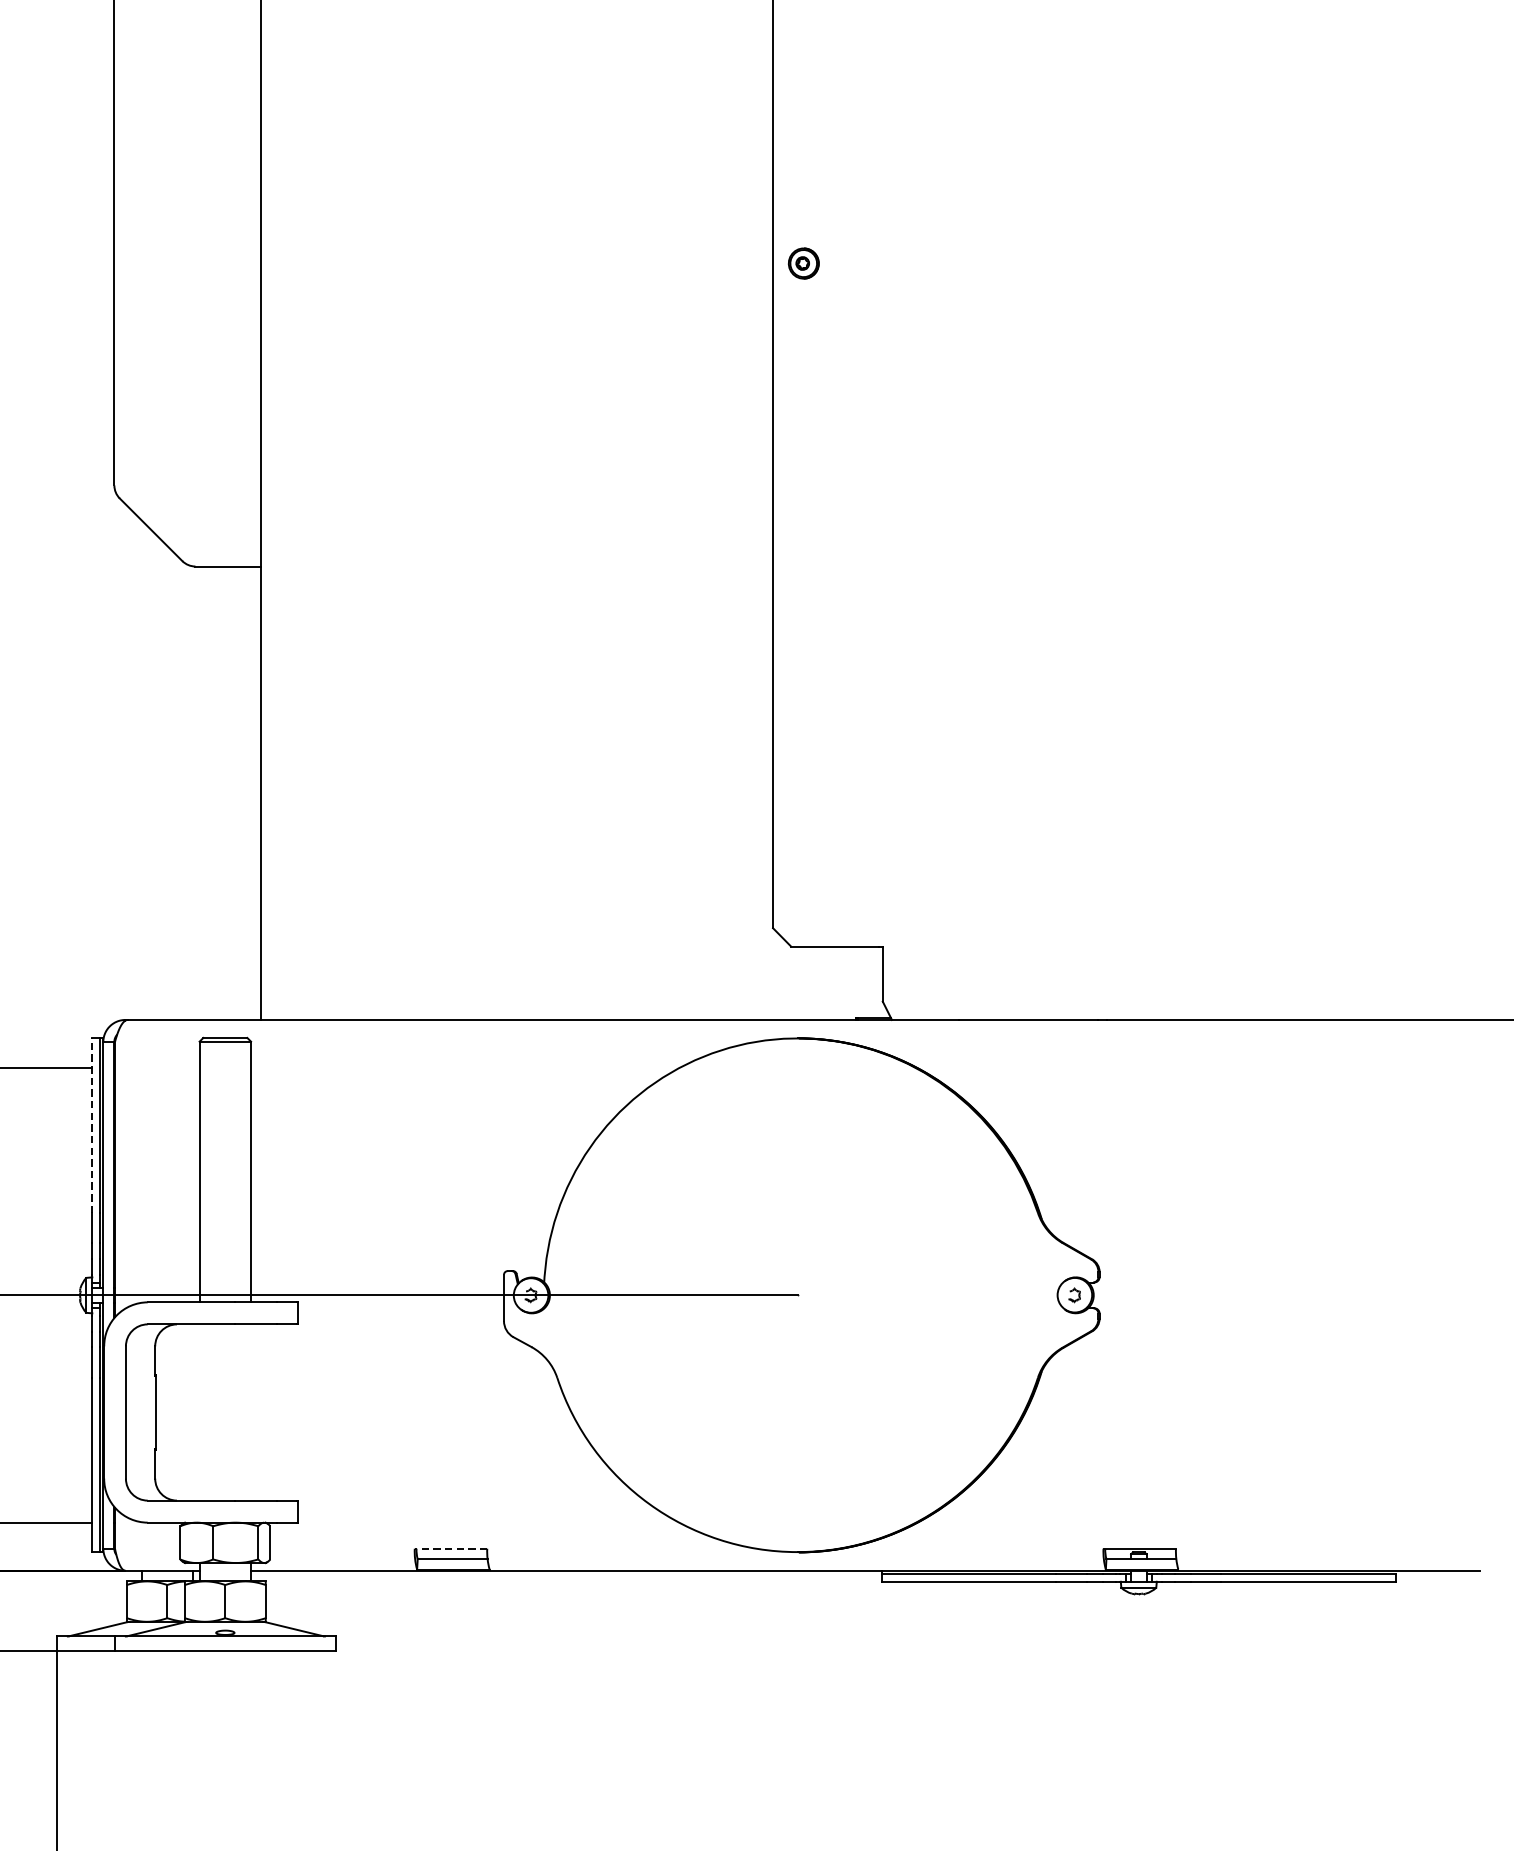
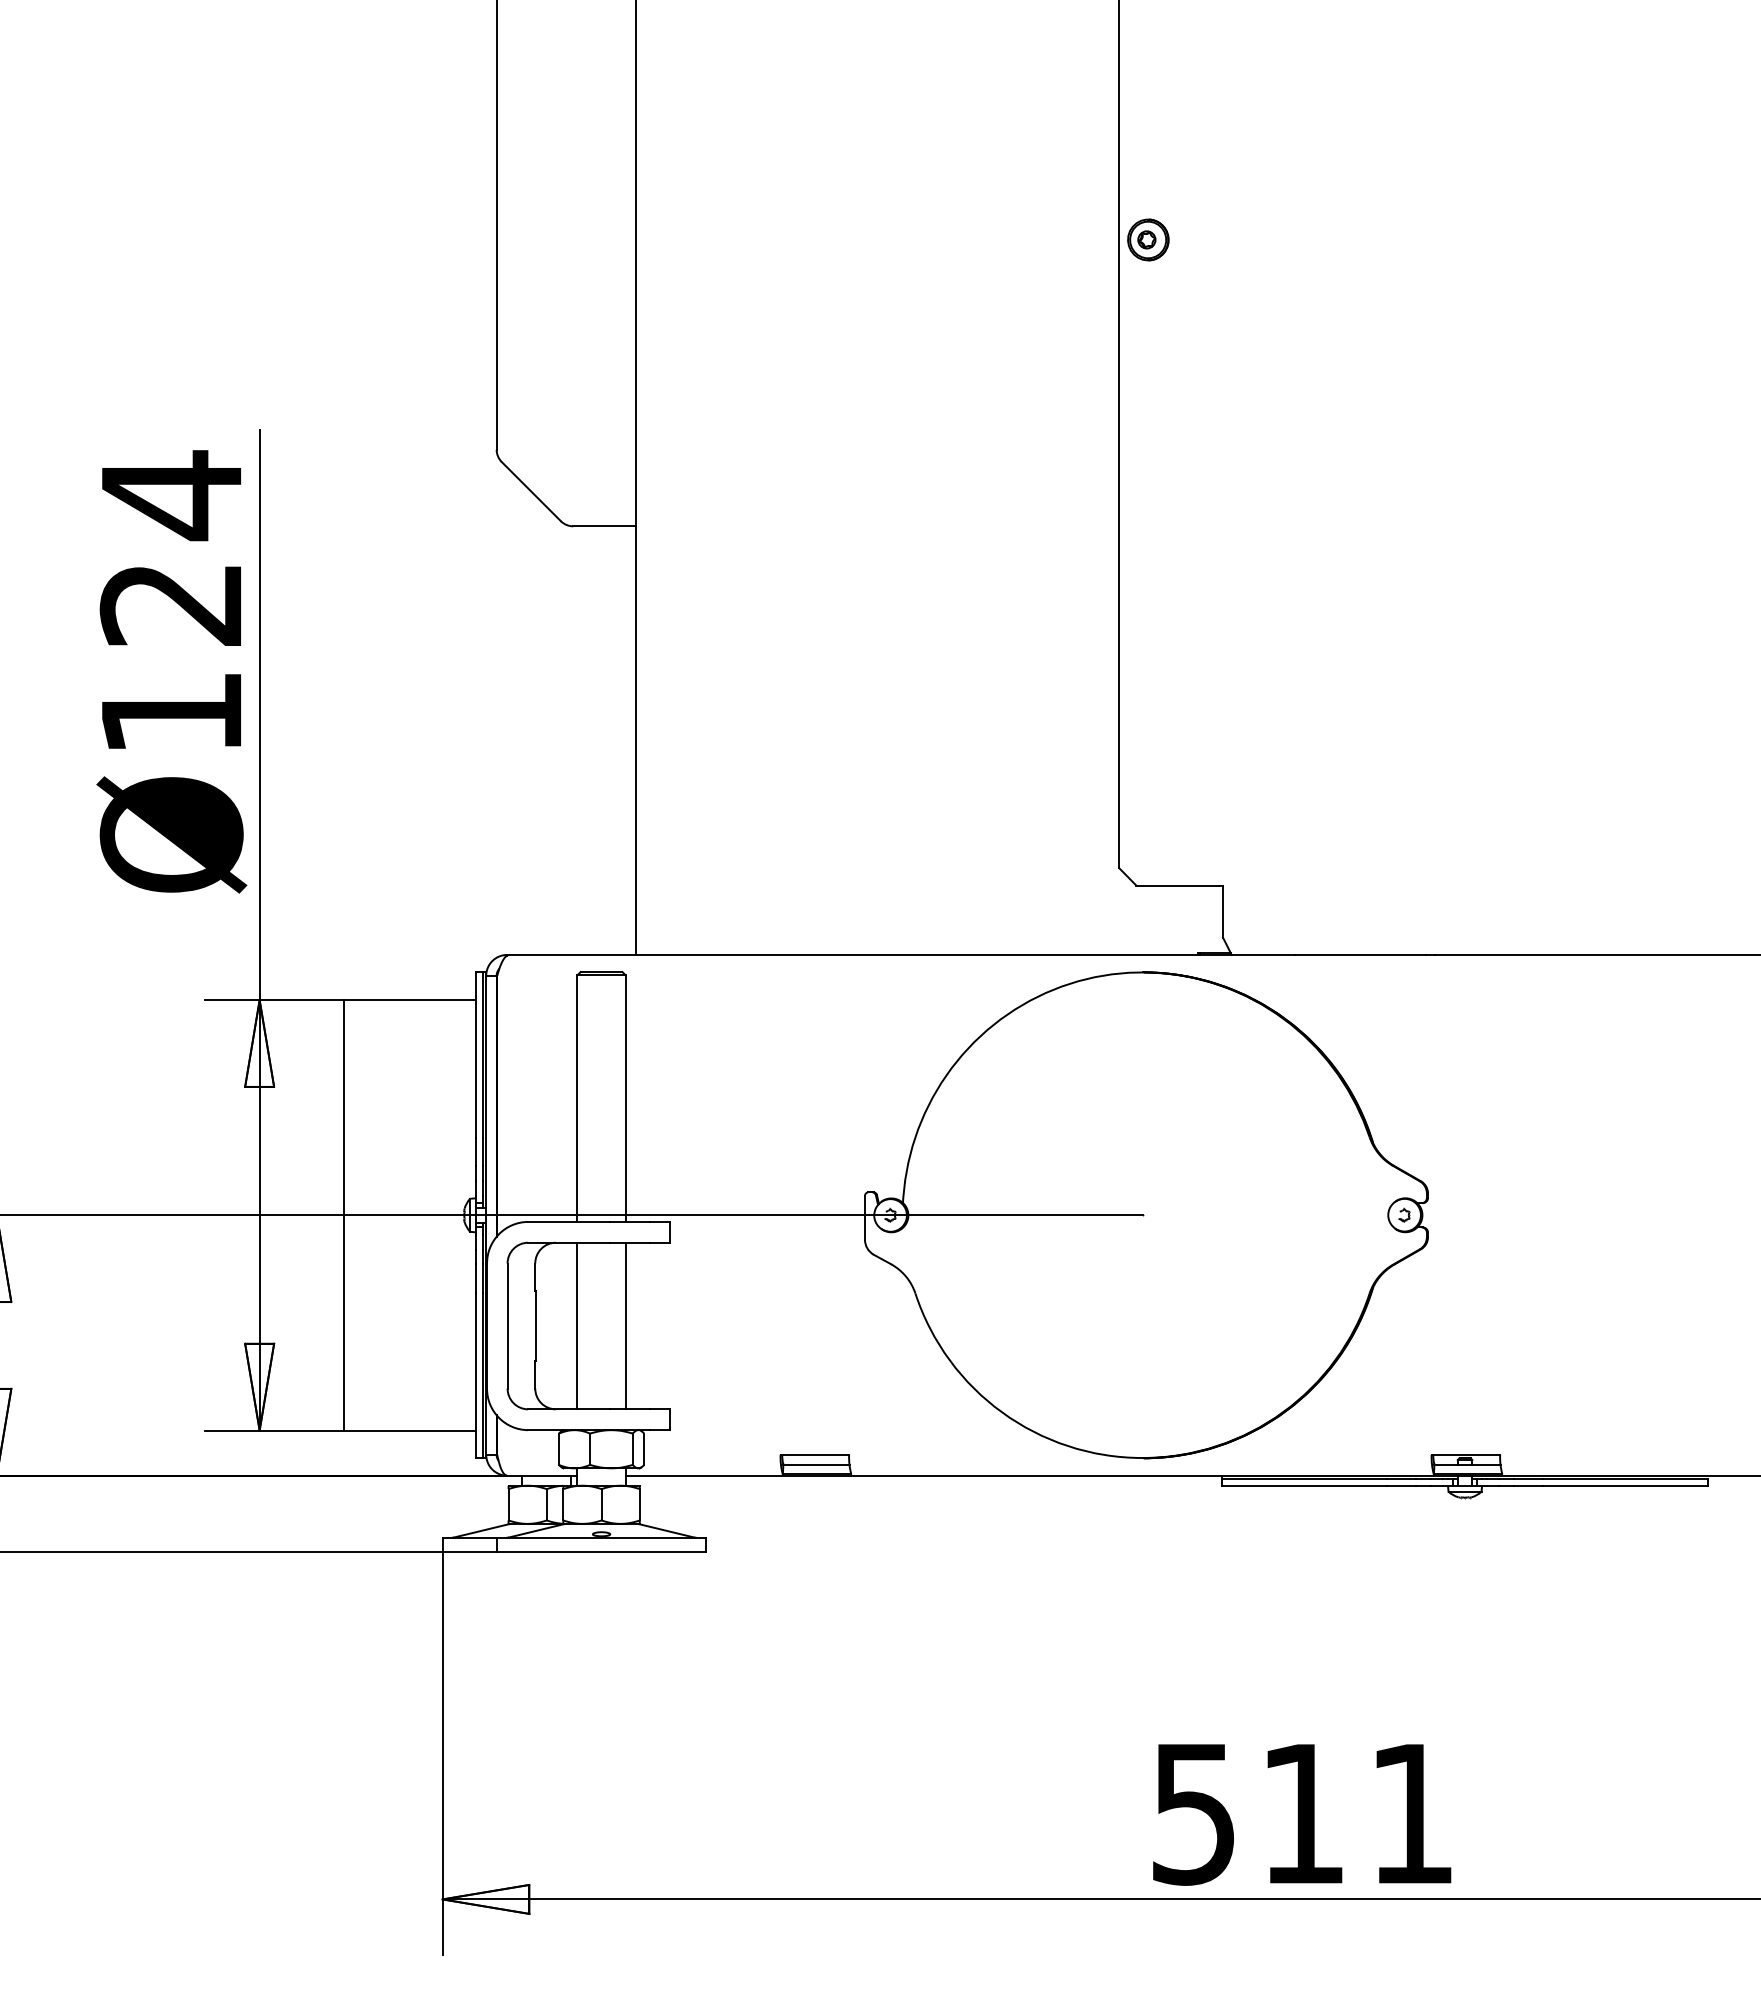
part: (803, 263) -> (1148, 239), size x1.43
line: (91, 1125) -> (475, 1054), dashed -> solid
line: (199, 1411) -> (577, 1325), added
line: (250, 1411) -> (625, 1325), added
line: (450, 1548) -> (814, 1454), dashed -> solid

